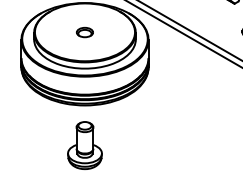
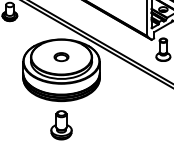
part: (84, 32) -> (61, 57), size x1.43

